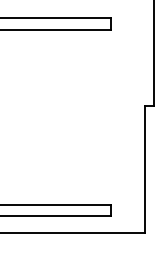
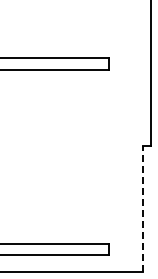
line: (144, 169) -> (142, 208), solid -> dashed

